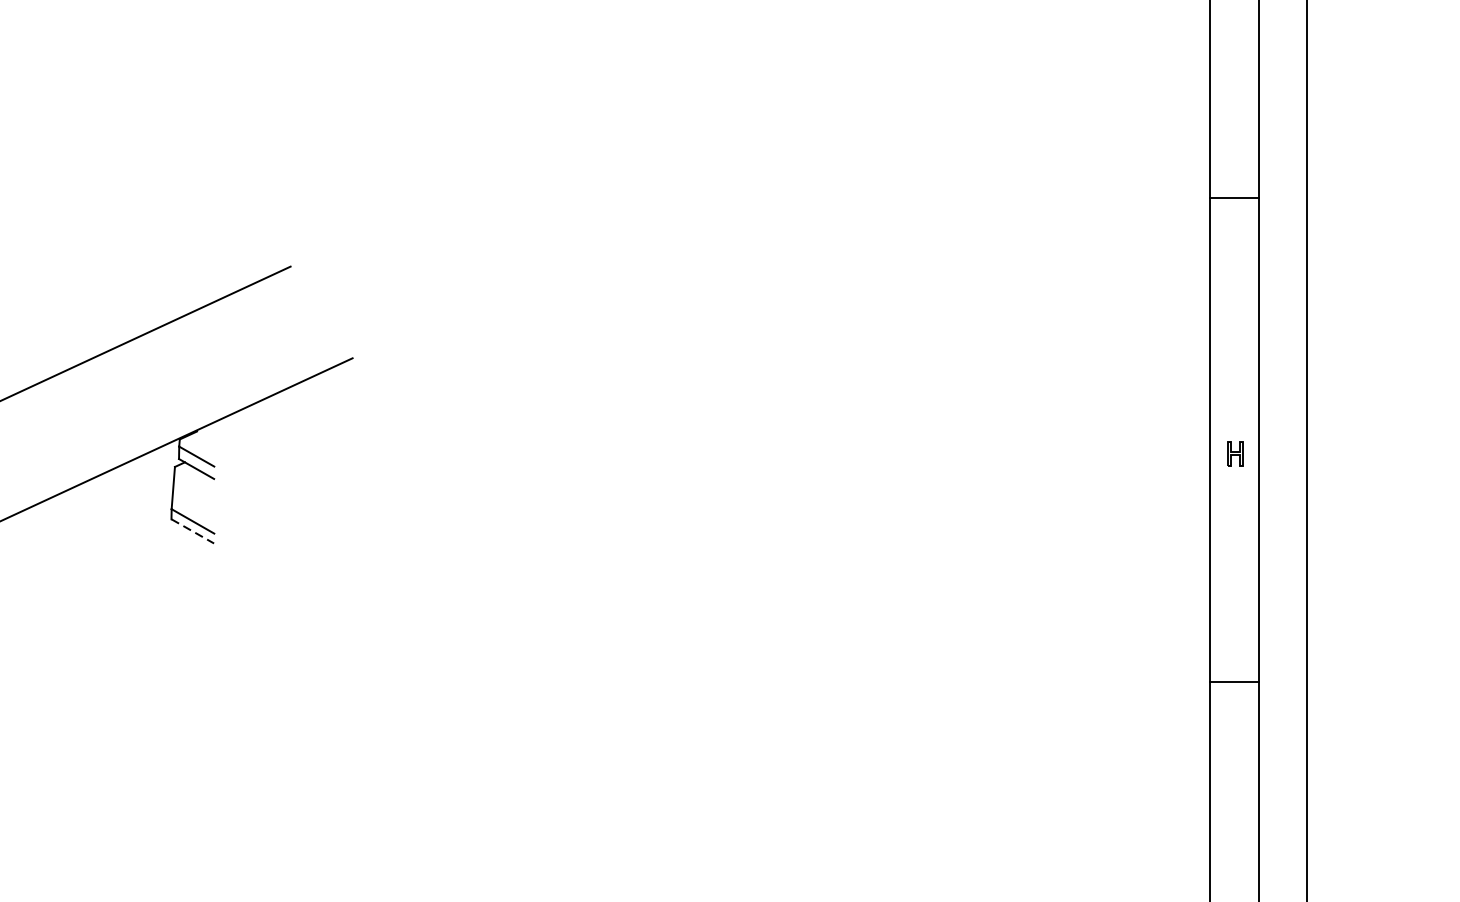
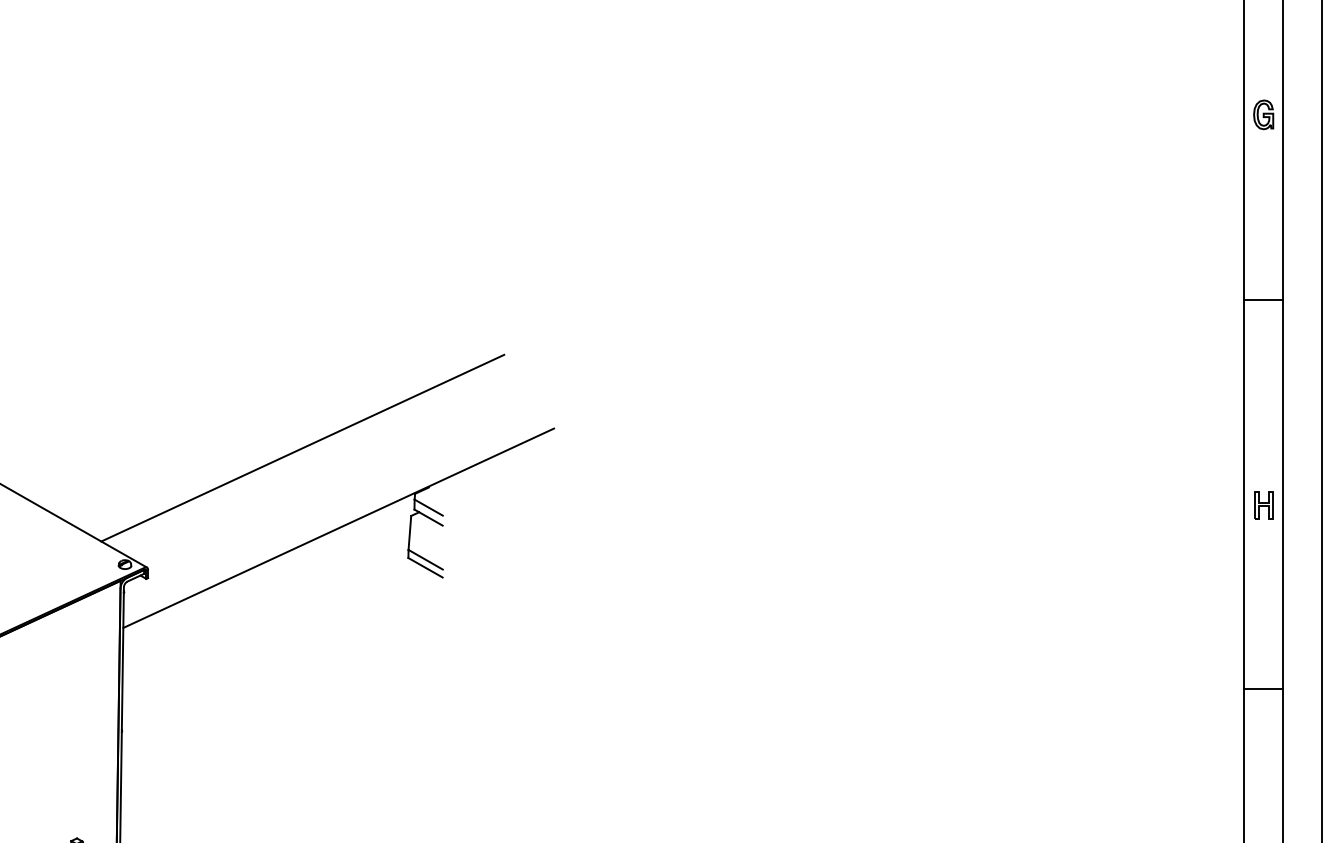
part: (1234, 453) -> (1263, 505), size x1.43
line: (192, 531) -> (425, 567), dashed -> solid

